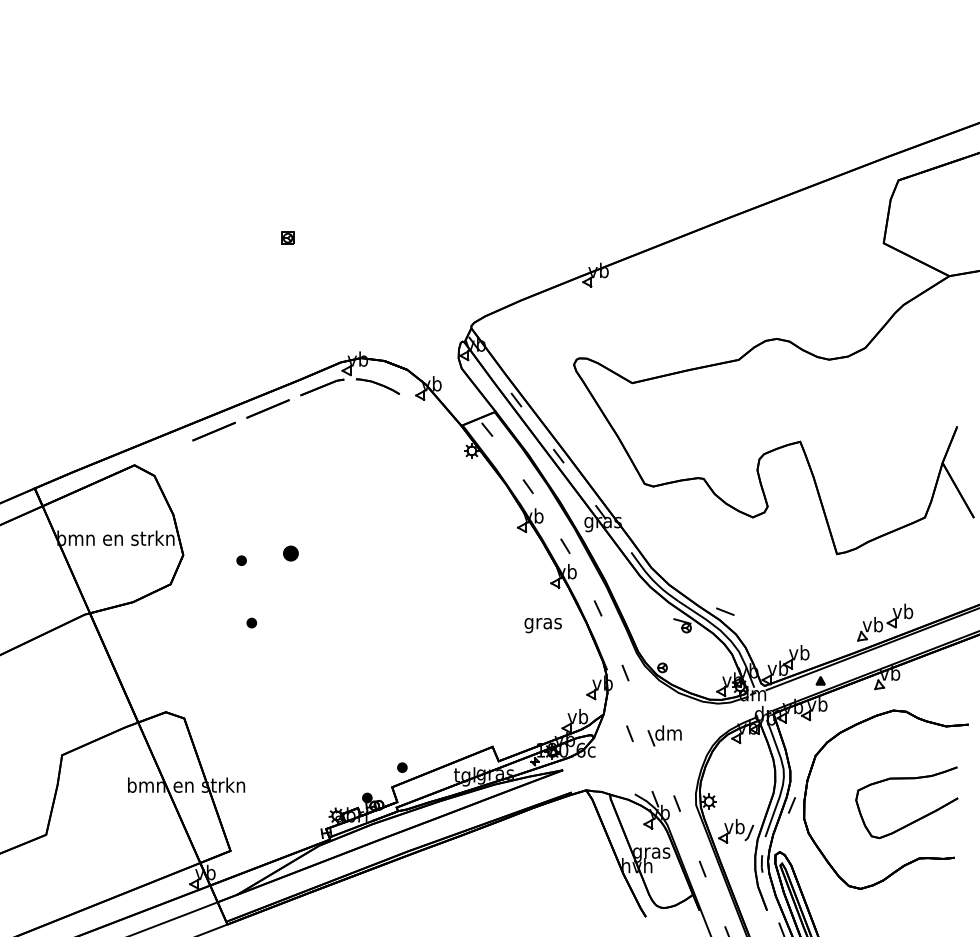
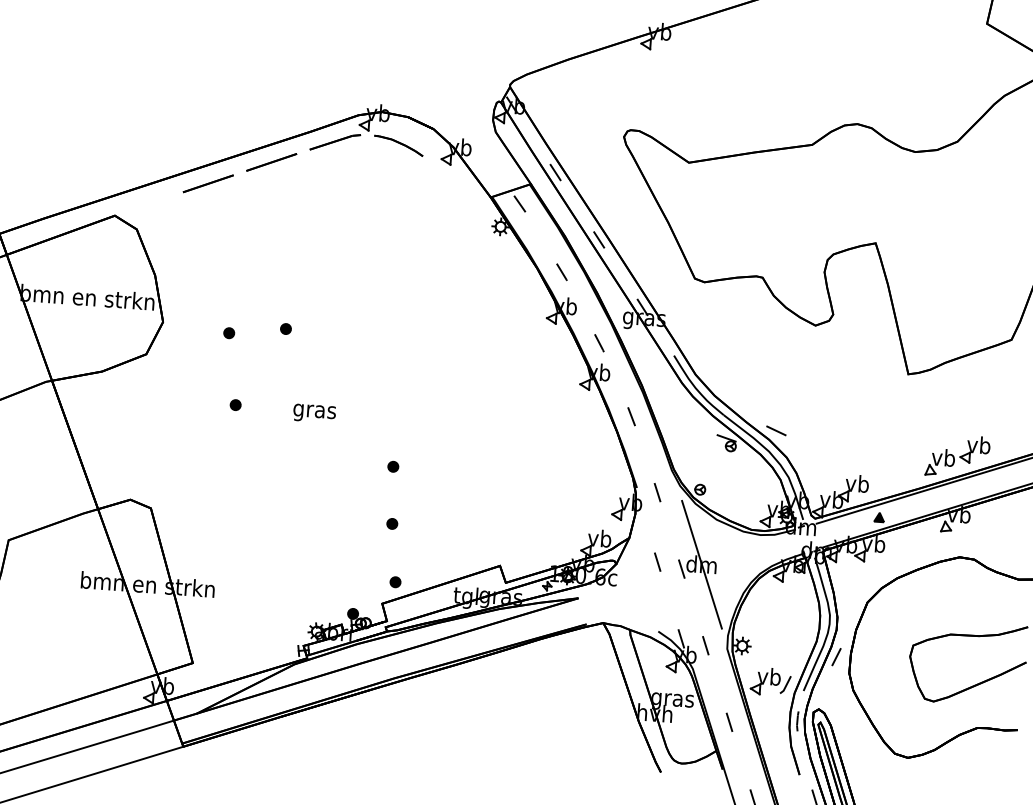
part: (290, 553) -> (285, 328), size x0.62
text: (542, 625) -> (313, 413), moved
part: (393, 666) -> (393, 466), added
part: (395, 716) -> (391, 523), added
line: (668, 732) -> (701, 563), added

